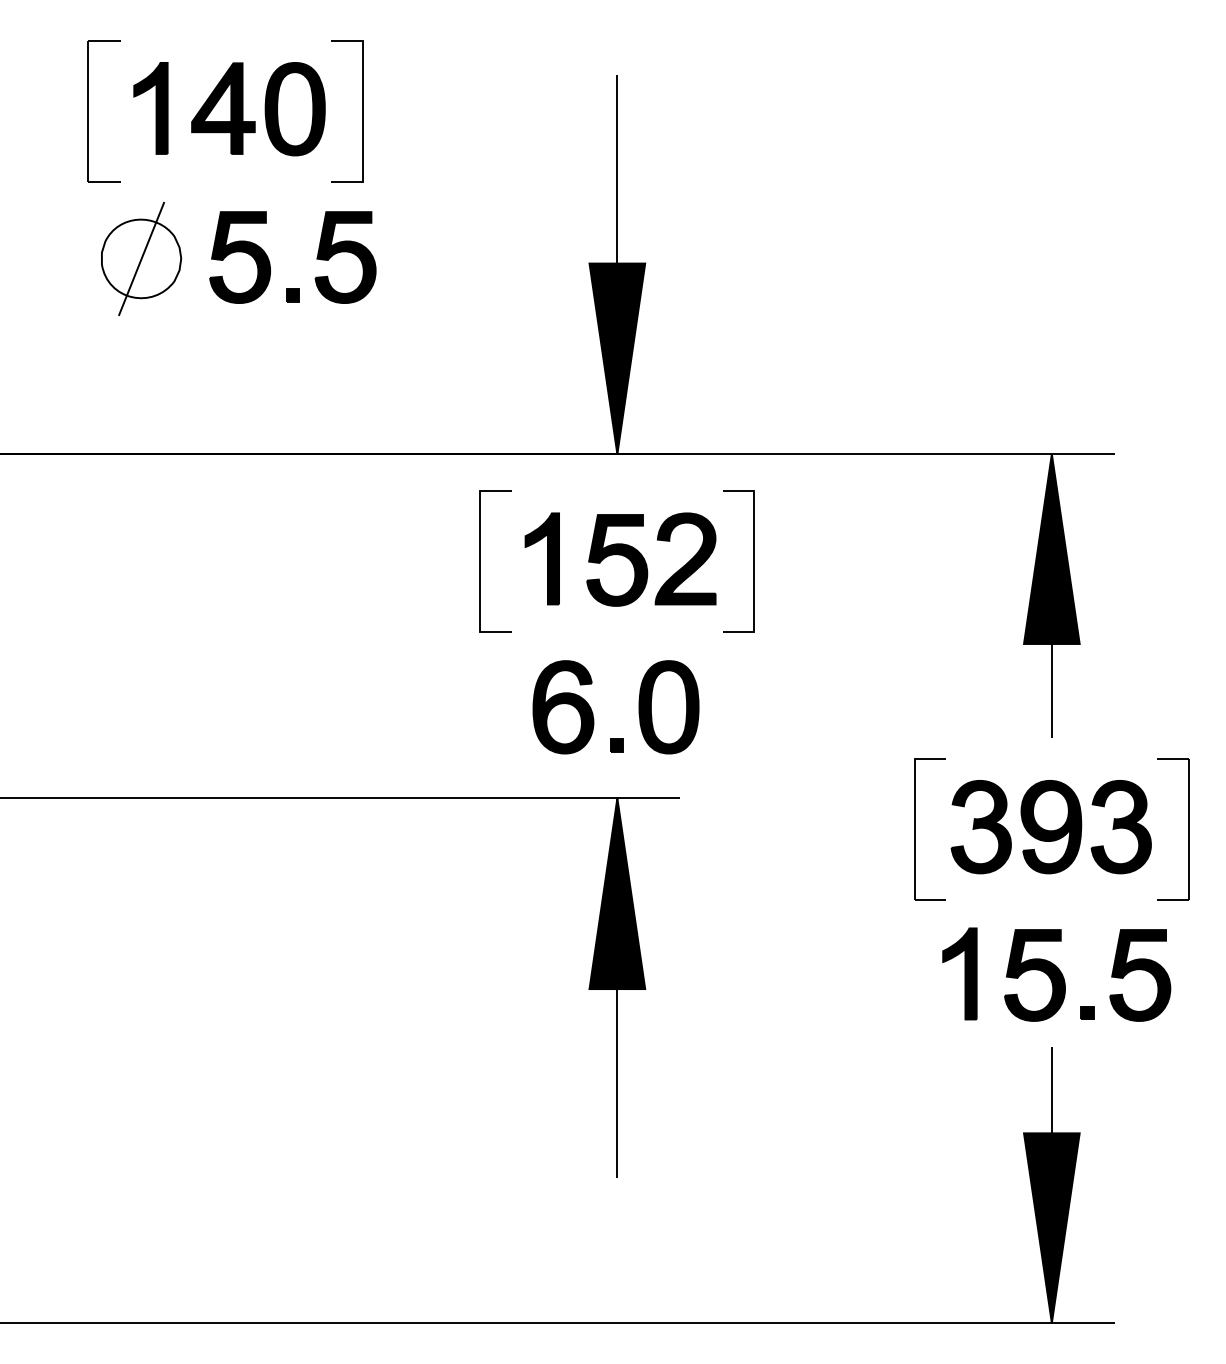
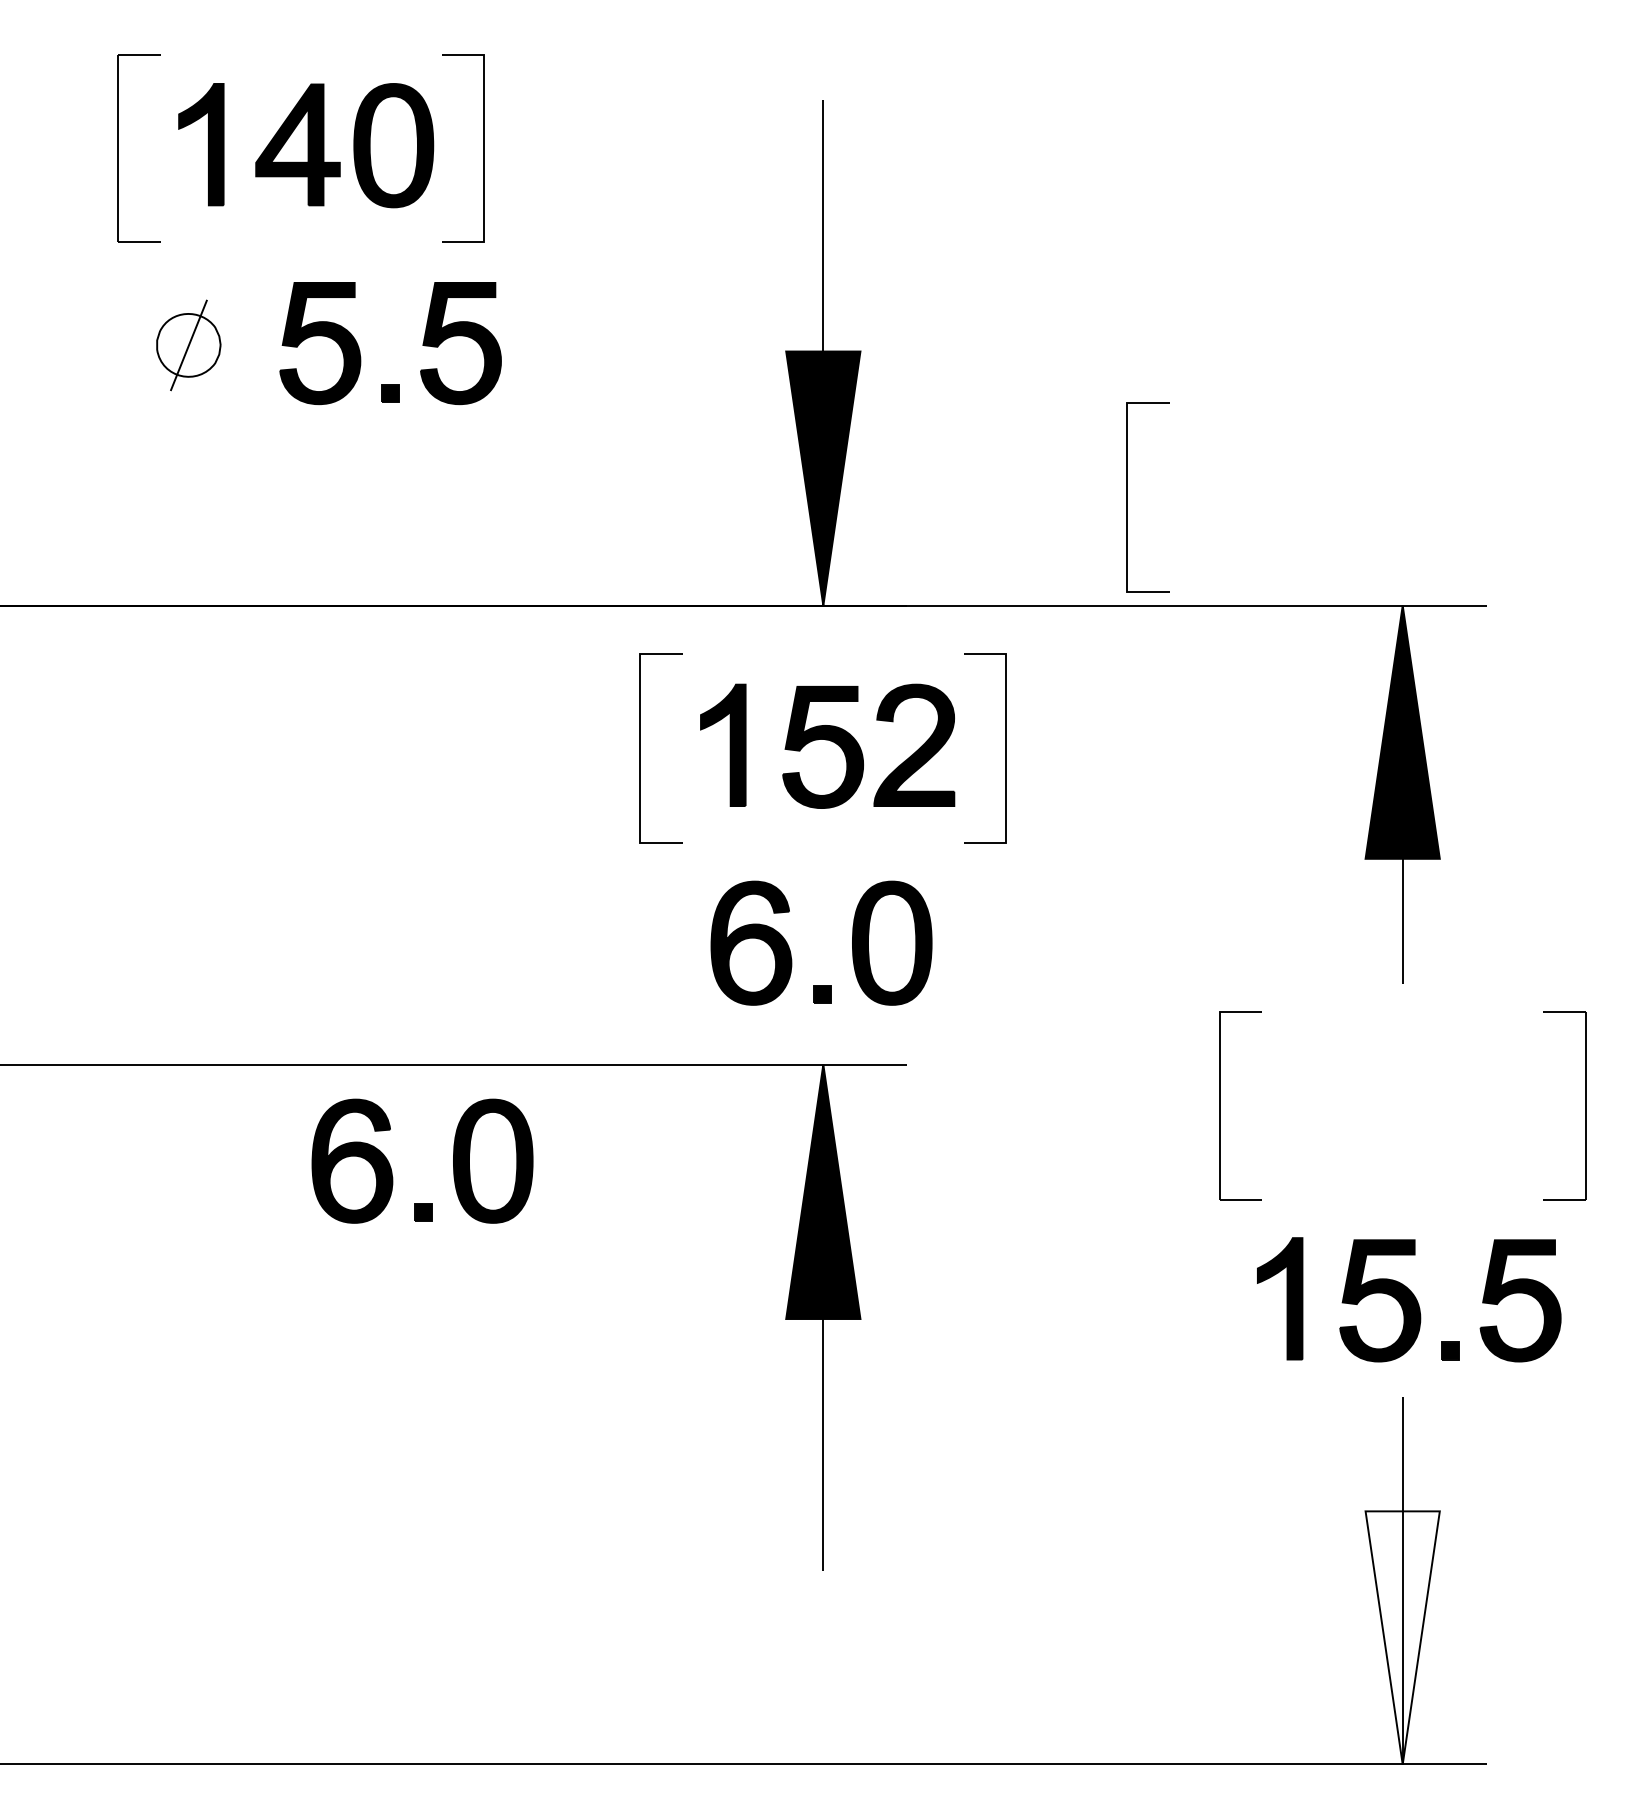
part: (141, 259) -> (188, 345), size x0.6
line: (845, 373) -> (1127, 497), added
part: (1050, 826) -> (1401, 1102), removed
part: (340, 870) -> (453, 1160), added
fill: (1051, 1227) -> (1402, 1637), removed

